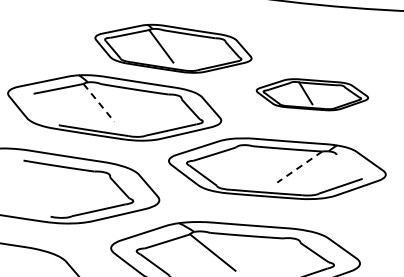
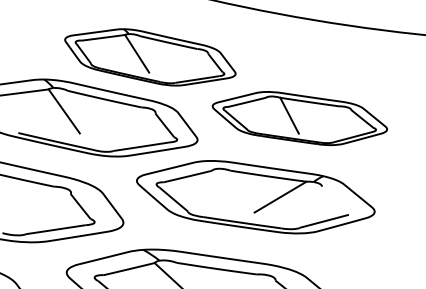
part: (312, 94) -> (299, 118), size x1.43
line: (99, 103) -> (64, 112), dashed -> solid
line: (299, 167) -> (280, 197), dashed -> solid

